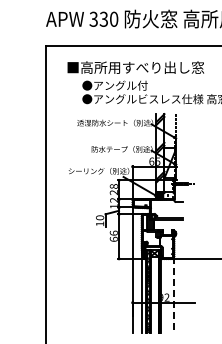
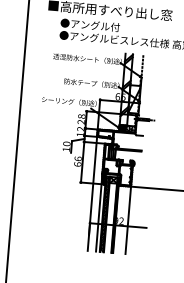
line: (174, 295) -> (128, 219), dashed -> solid

